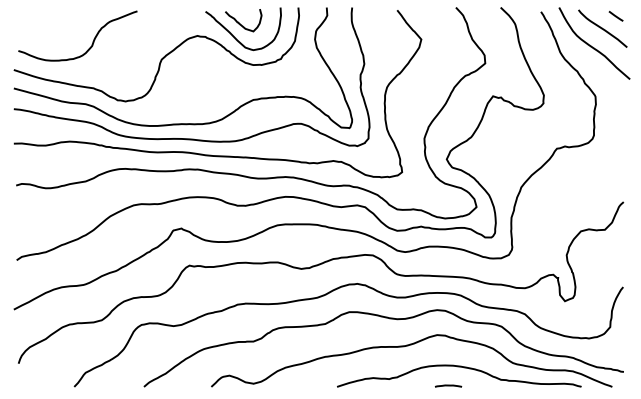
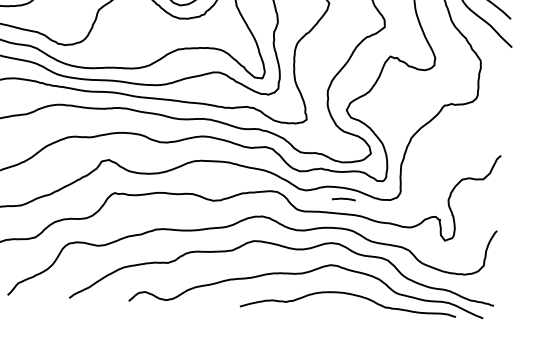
line: (448, 385) -> (343, 198), moved

